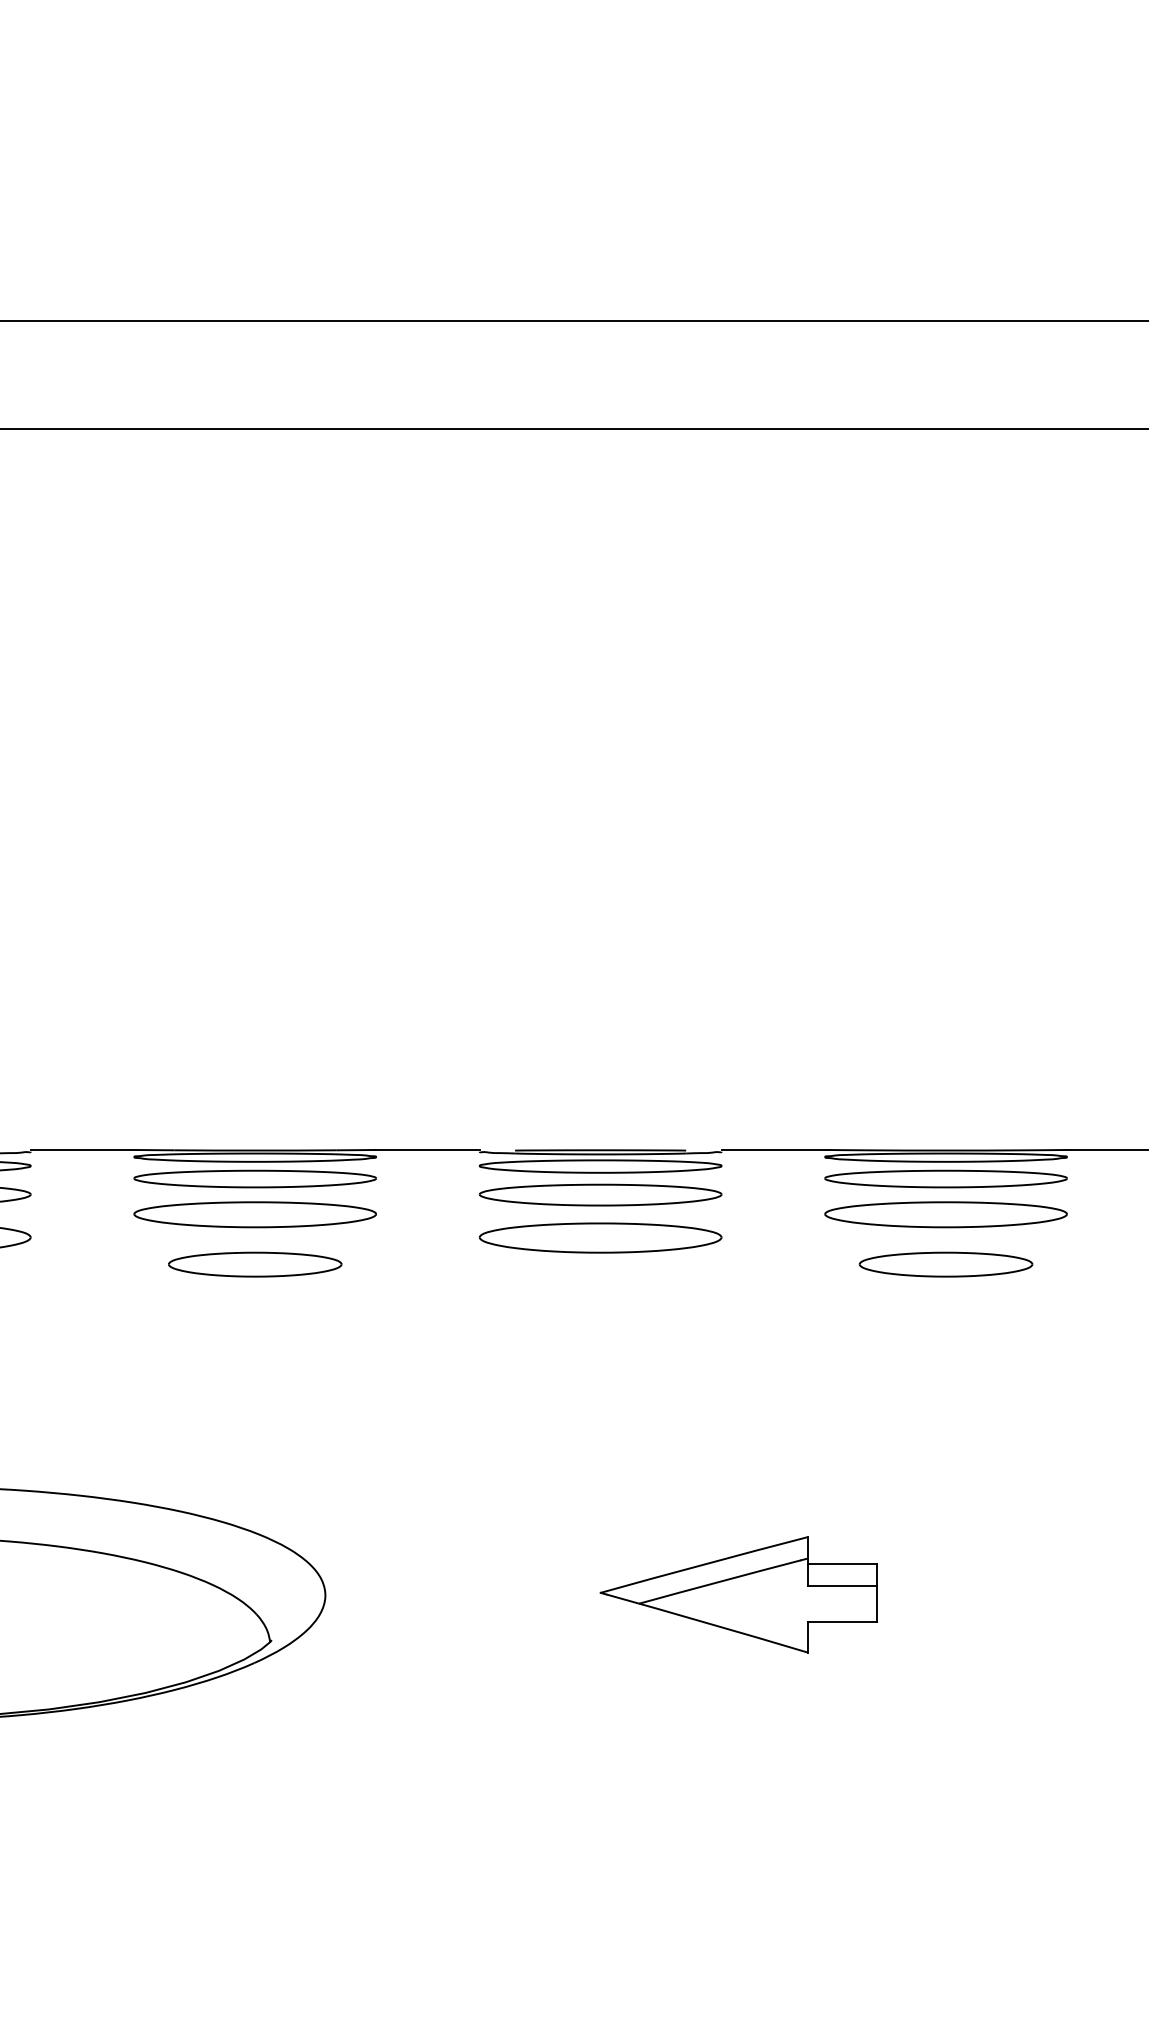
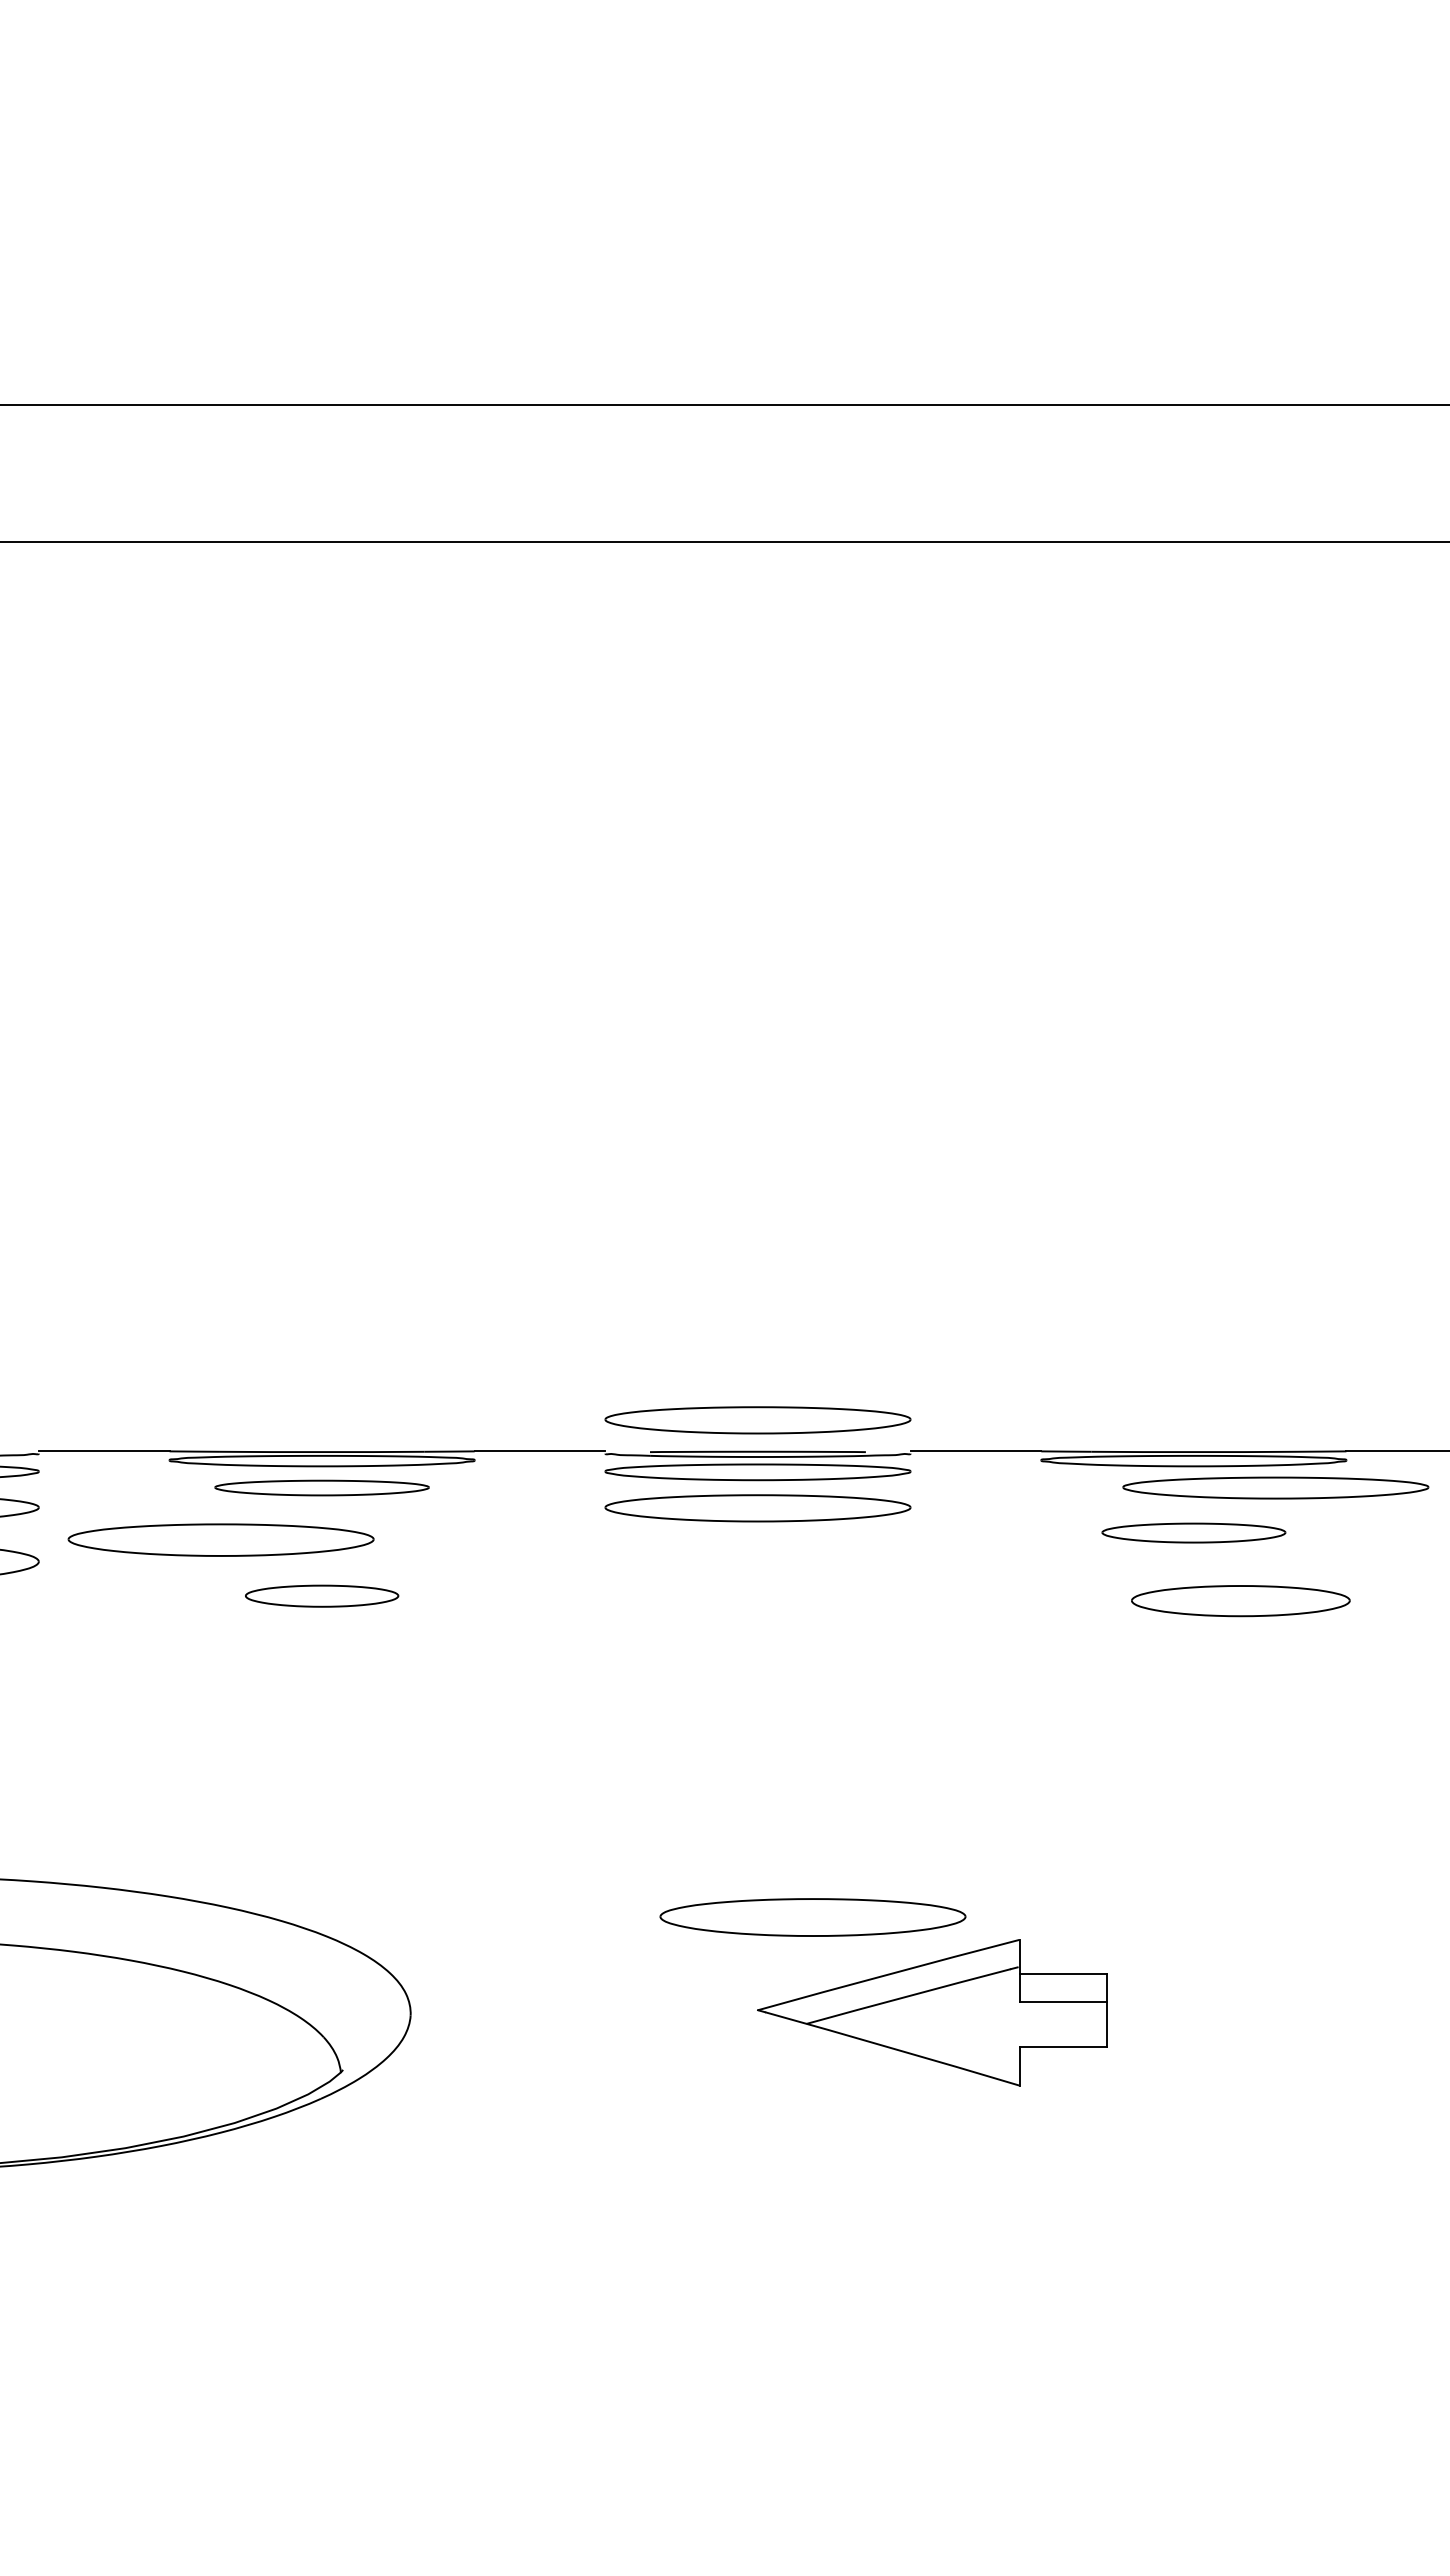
part: (600, 1125) -> (757, 1420), added
part: (254, 1178) -> (321, 1487), size x0.7
part: (945, 1178) -> (1275, 1487), moved
part: (254, 1214) -> (220, 1539), moved
part: (945, 1214) -> (1193, 1532), size x0.6
part: (600, 1238) -> (812, 1917), moved
part: (254, 1264) -> (321, 1596), size x0.7
part: (945, 1264) -> (1240, 1601), moved

